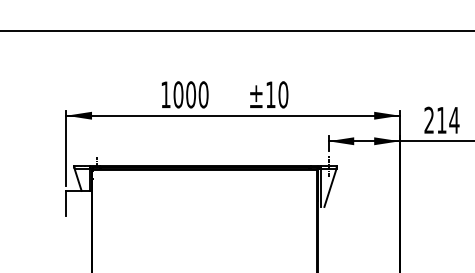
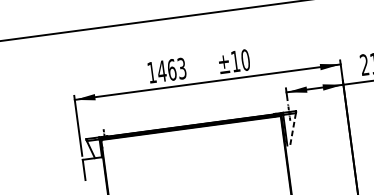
text: (190, 94) -> (171, 69), 1000 -> 1463
line: (330, 188) -> (293, 129), solid -> dashed

